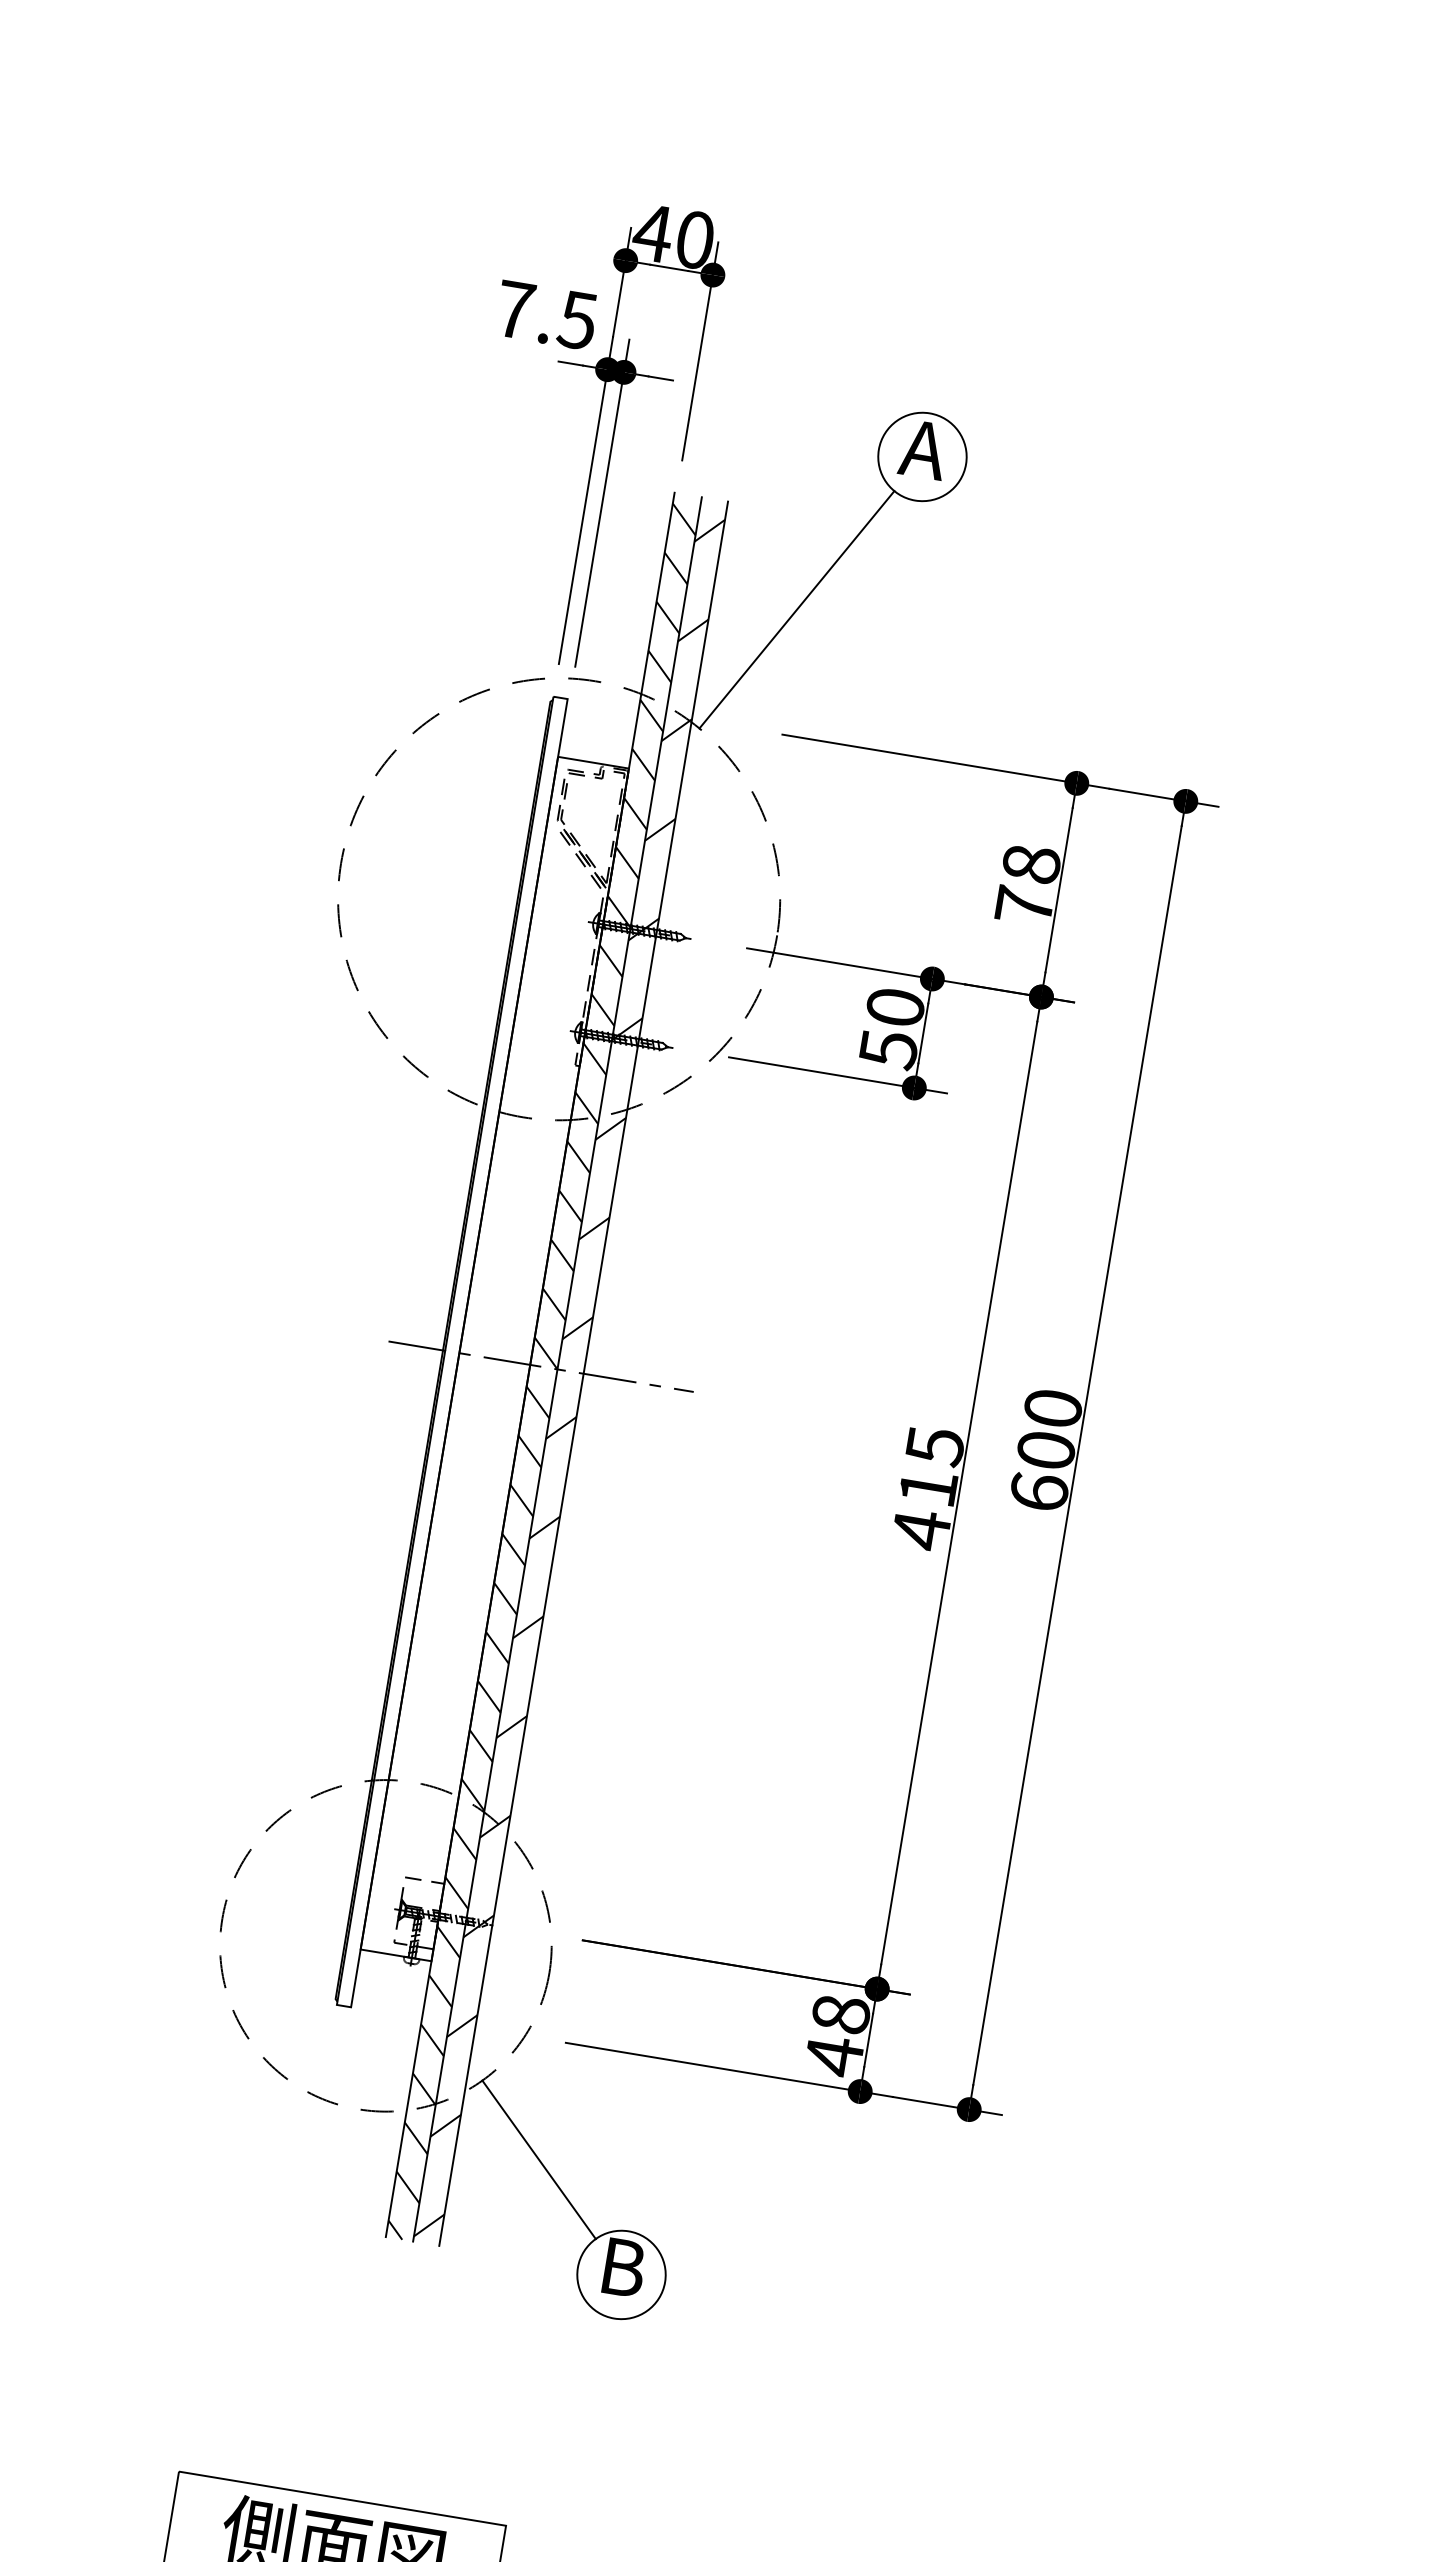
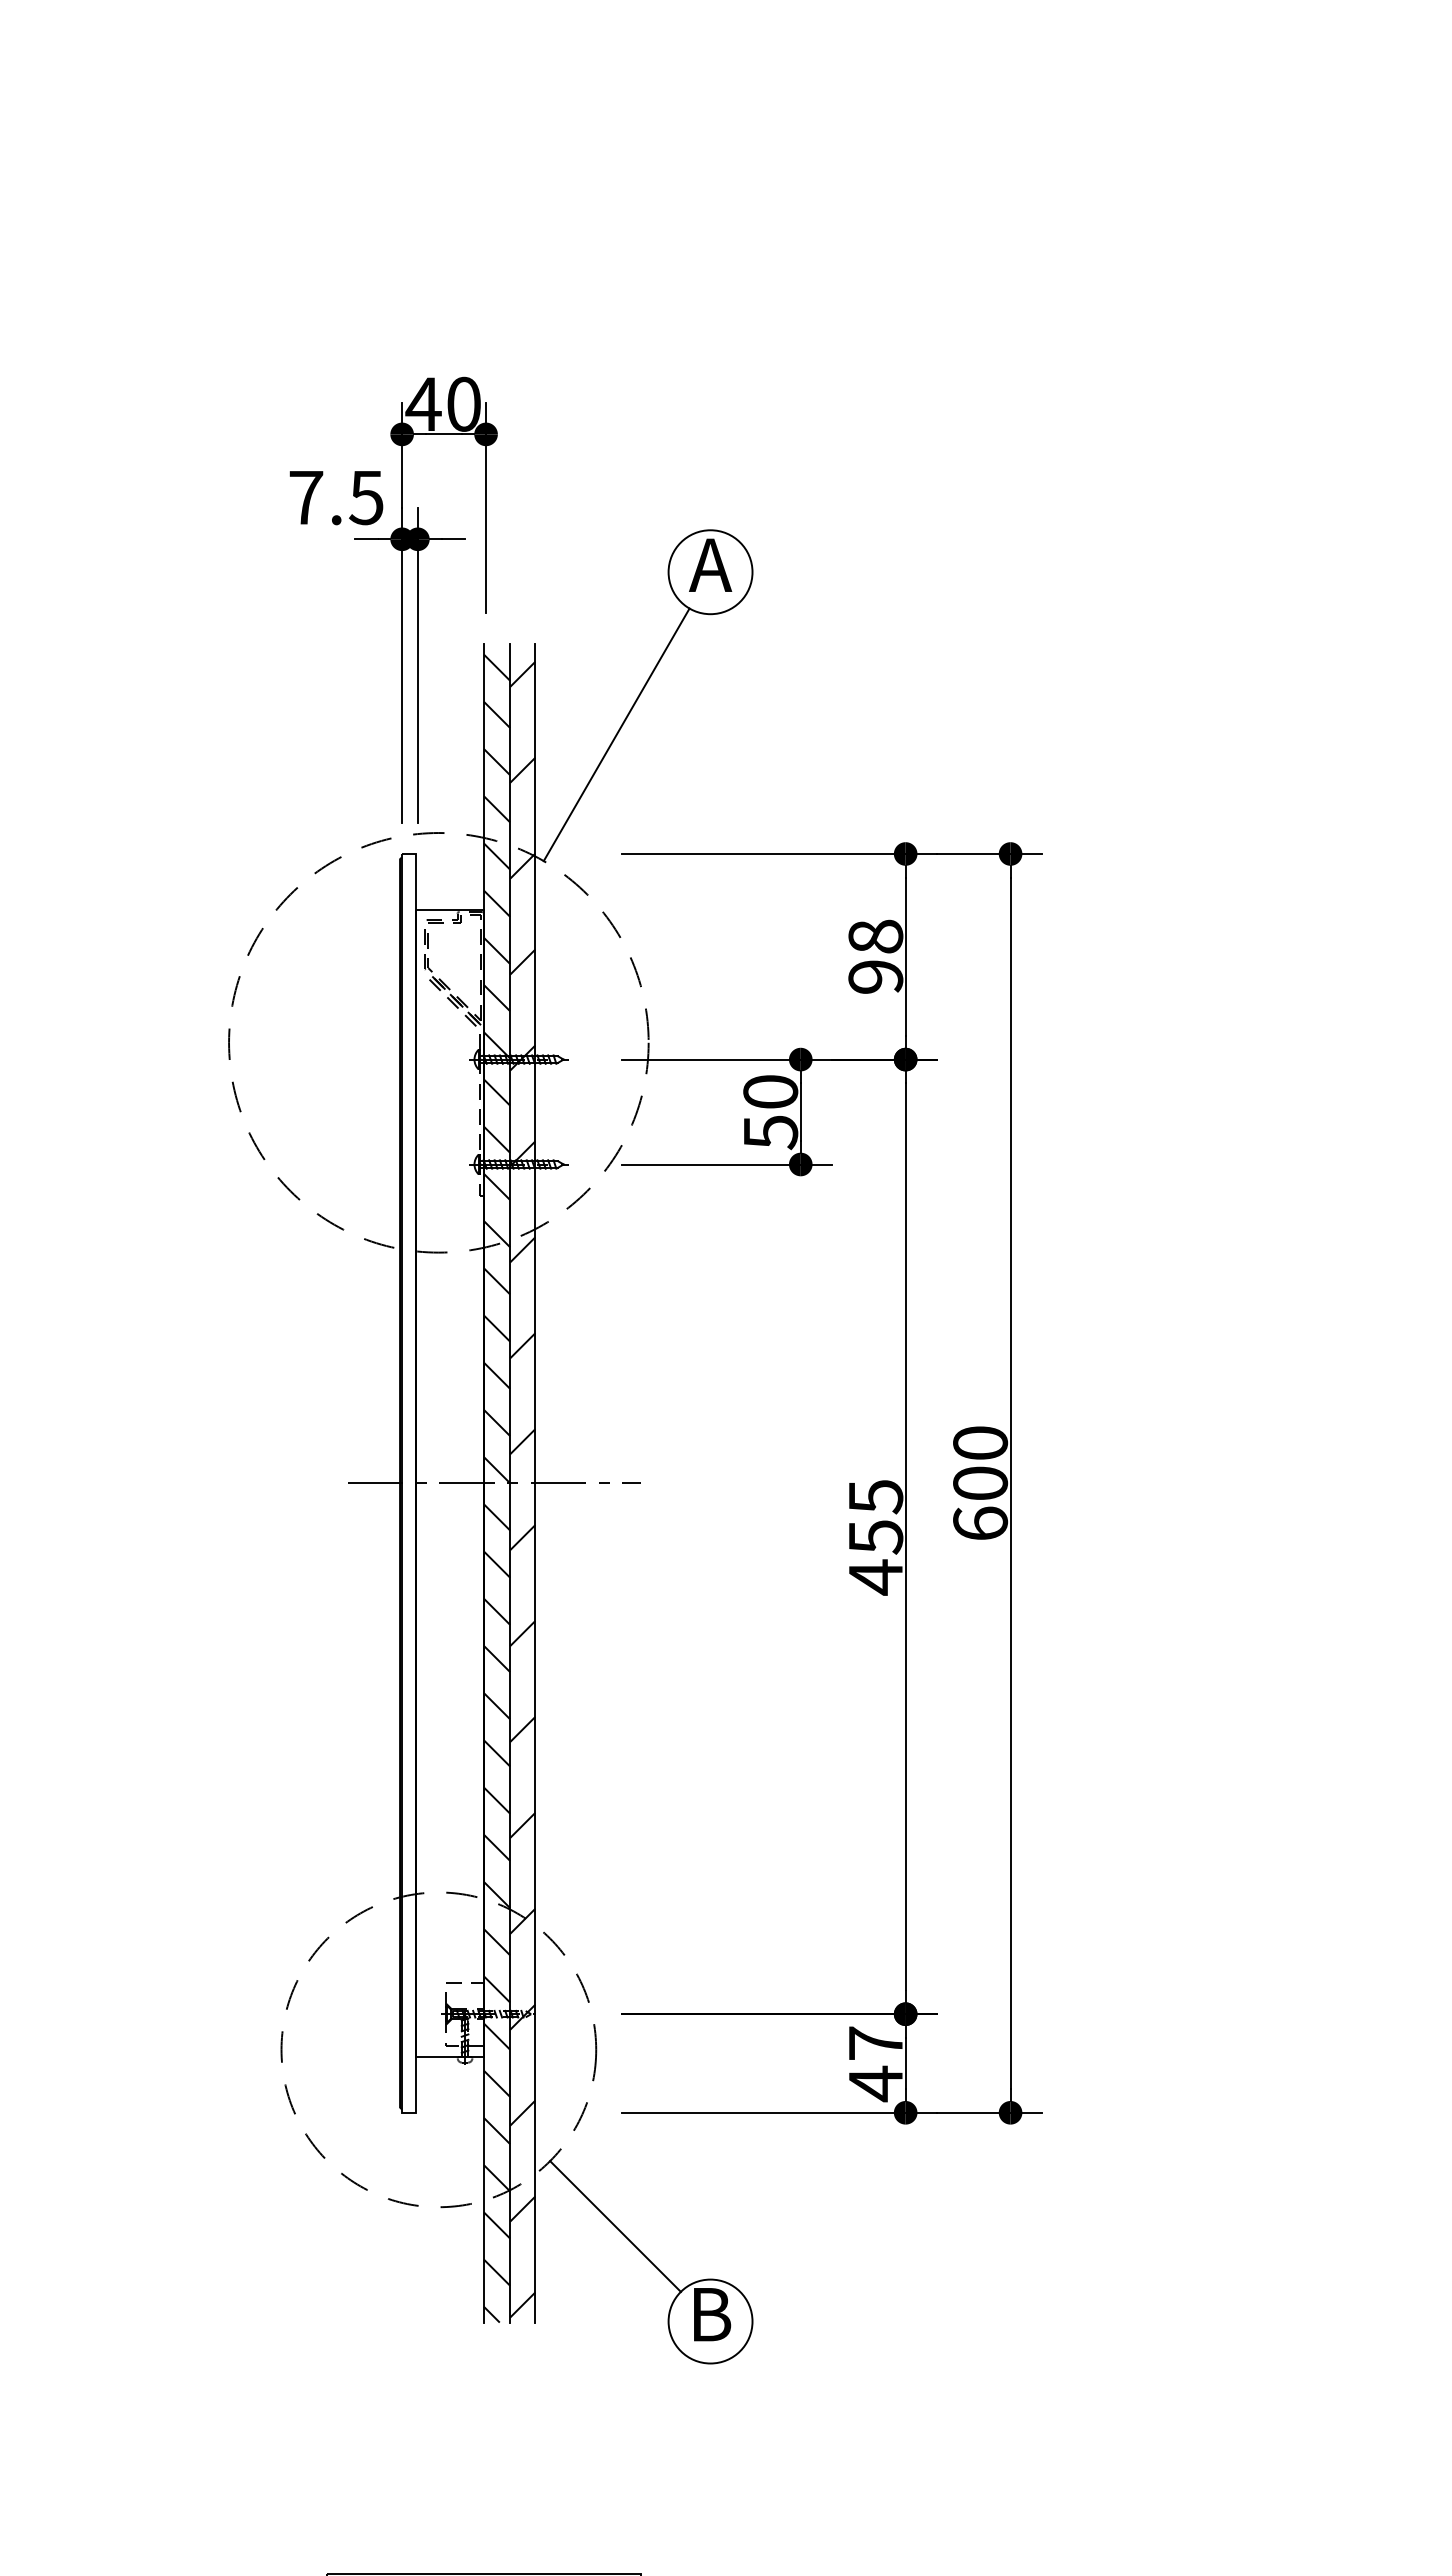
text: (1024, 905) -> (875, 976), 78 -> 98
text: (928, 1488) -> (876, 1537), 415 -> 455
text: (840, 2014) -> (875, 2043), 48 -> 47

